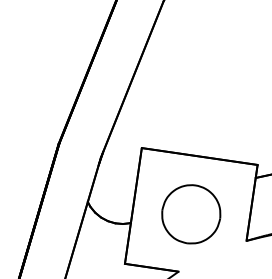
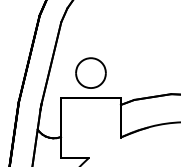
part: (190, 212) -> (90, 72), moved

